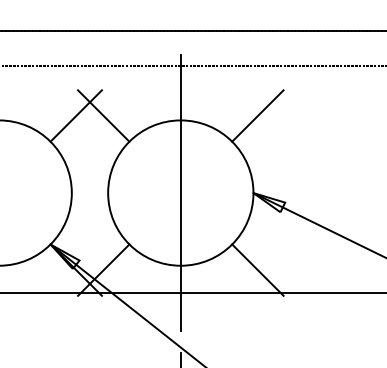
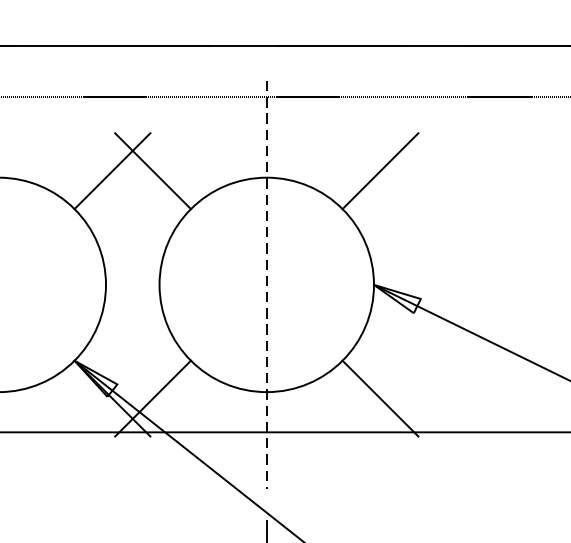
line: (180, 193) -> (266, 285), solid -> dashed

